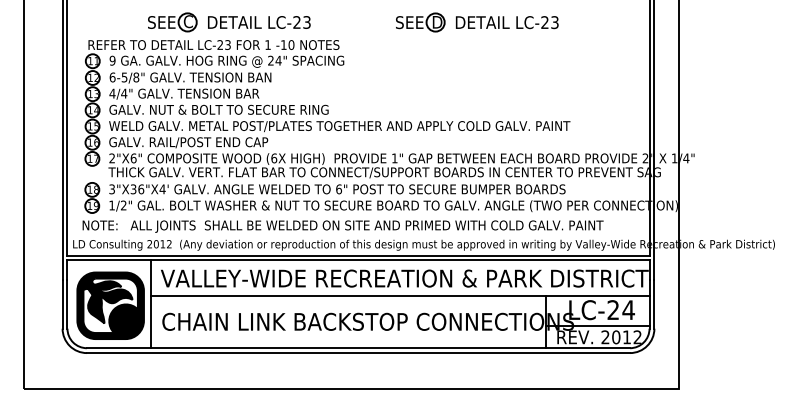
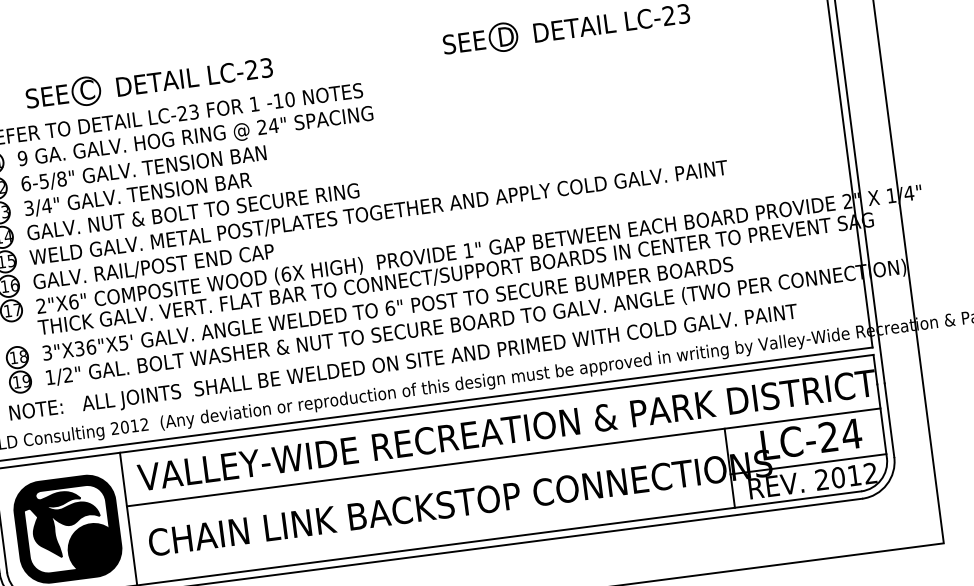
part: (229, 22) -> (149, 83), moved
text: (112, 93) -> (29, 207), 4/4" -> 3/4"
text: (162, 189) -> (123, 343), 3"X36"X4' -> 3"X36"X5'

